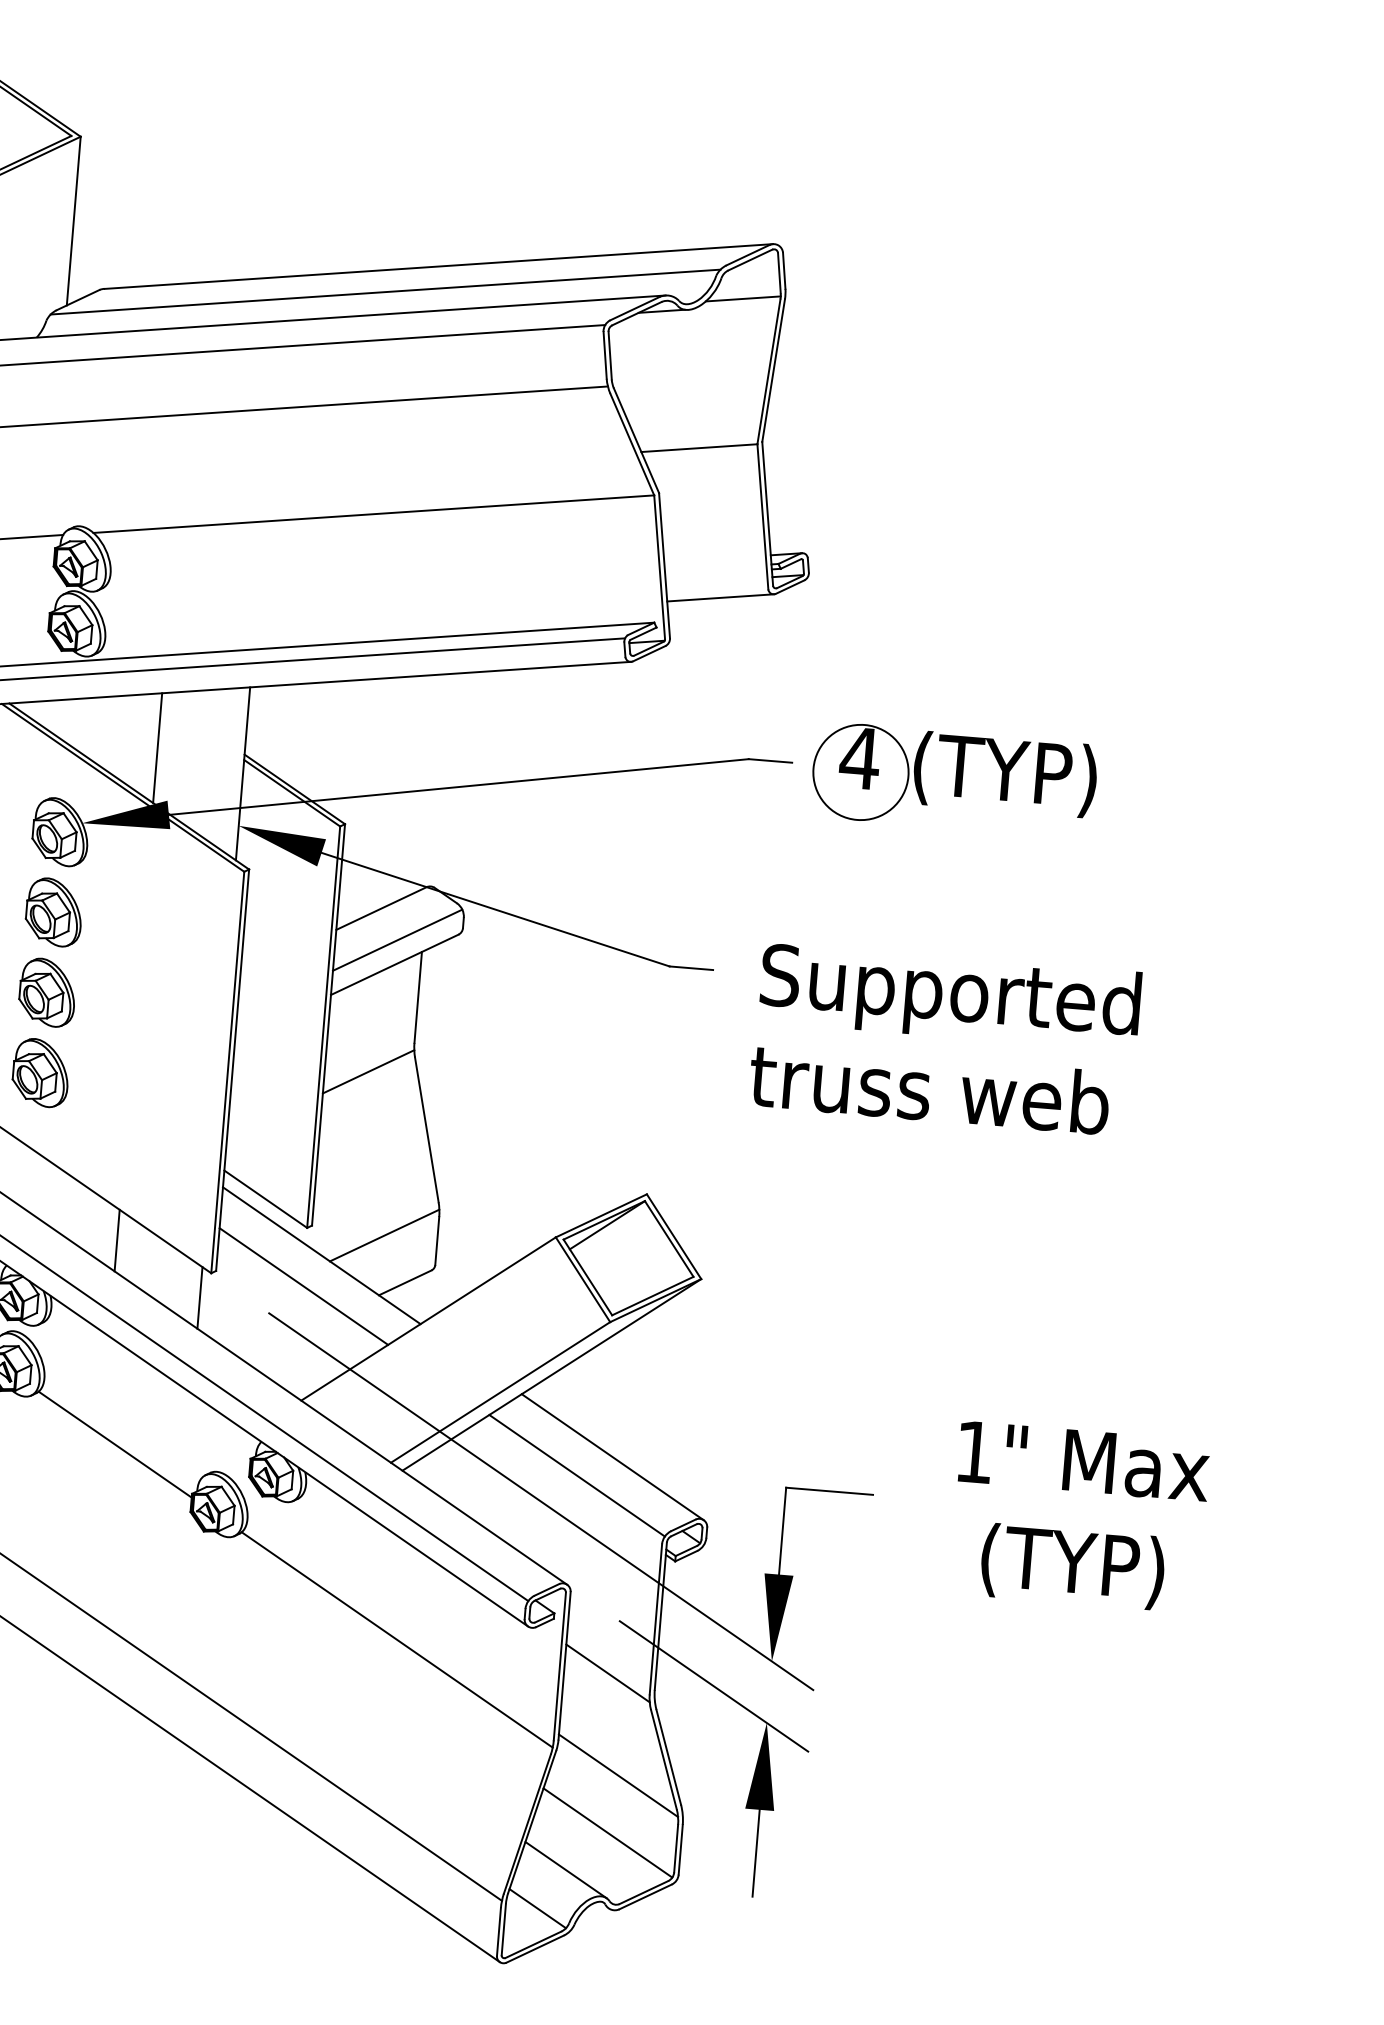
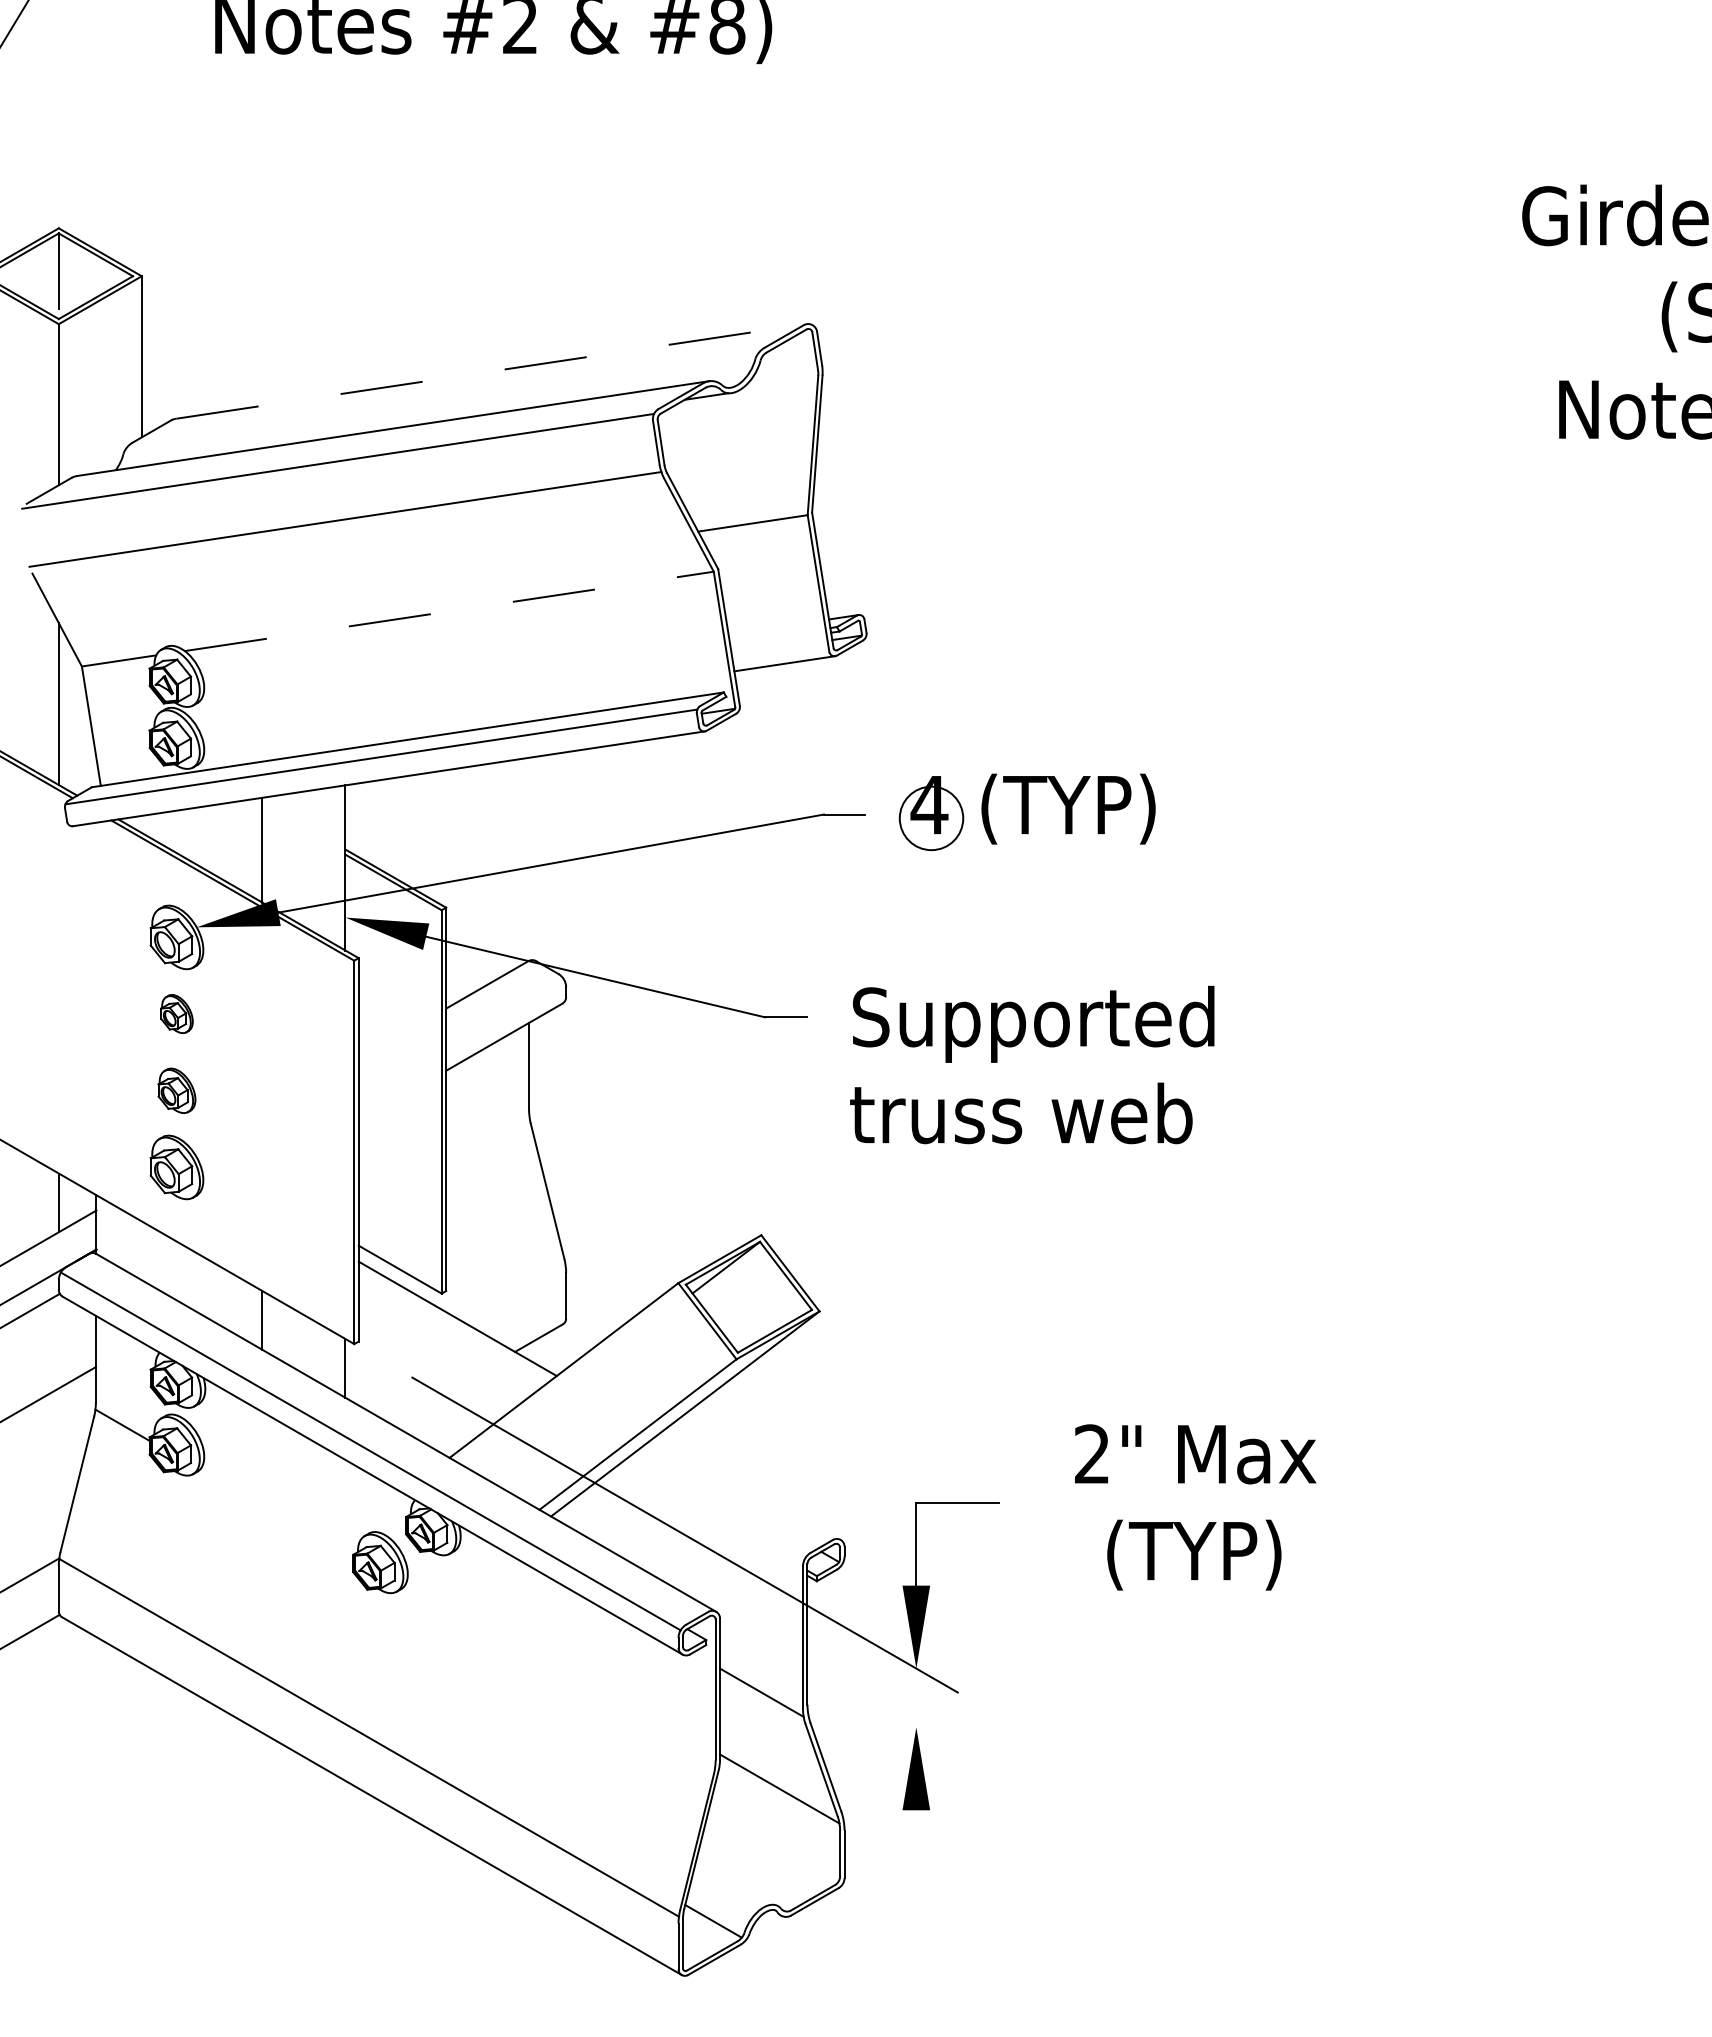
line: (438, 266) -> (491, 371), solid -> dashed
line: (386, 291) -> (443, 399), removed
line: (742, 298) -> (782, 378), removed
line: (374, 514) -> (449, 611), solid -> dashed
circle: (860, 772) -> (931, 818), size x0.7
part: (53, 911) -> (176, 1013), size x0.6
line: (398, 940) -> (505, 1013), removed
part: (46, 992) -> (176, 1090), size x0.7
line: (368, 1071) -> (487, 1140), removed
line: (384, 1235) -> (515, 1294), removed
line: (303, 1286) -> (442, 1349), removed
line: (115, 1443) -> (276, 1513), removed
text: (973, 1451) -> (1091, 1453), 1" -> 2"
line: (612, 1456) -> (749, 1486), removed
line: (577, 1475) -> (717, 1507), removed
line: (397, 1640) -> (559, 1677), removed
line: (713, 1686) -> (862, 1696), removed
line: (607, 1832) -> (773, 1843), removed
line: (756, 1852) -> (916, 1851), removed
line: (566, 1870) -> (737, 1882), removed

